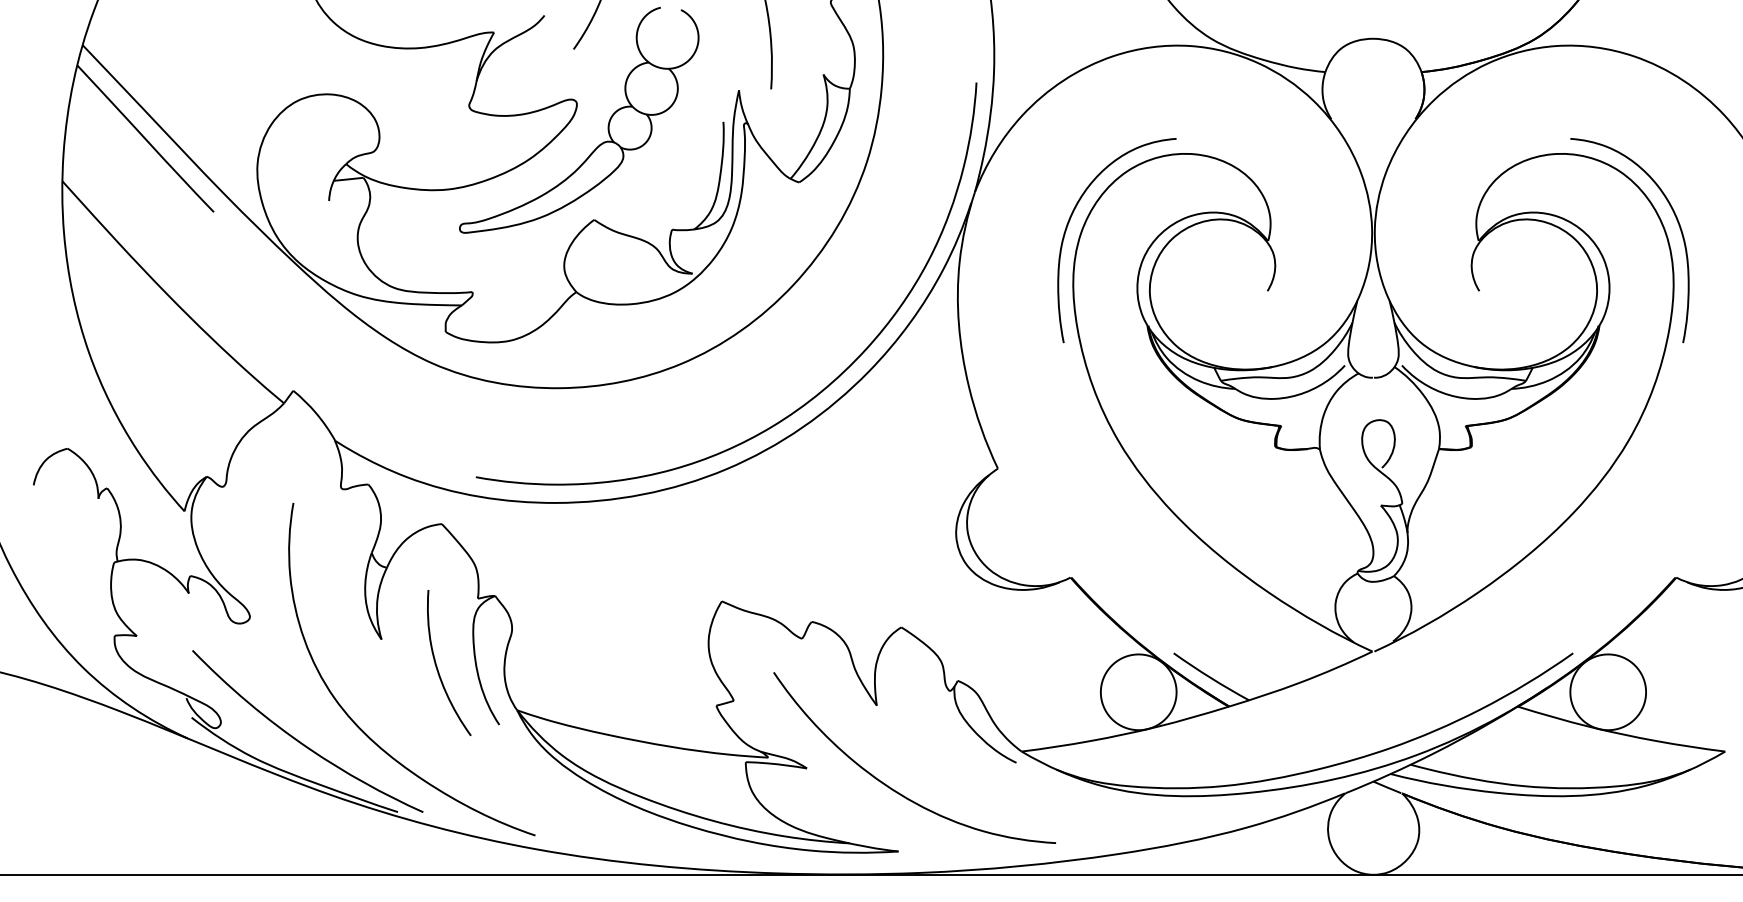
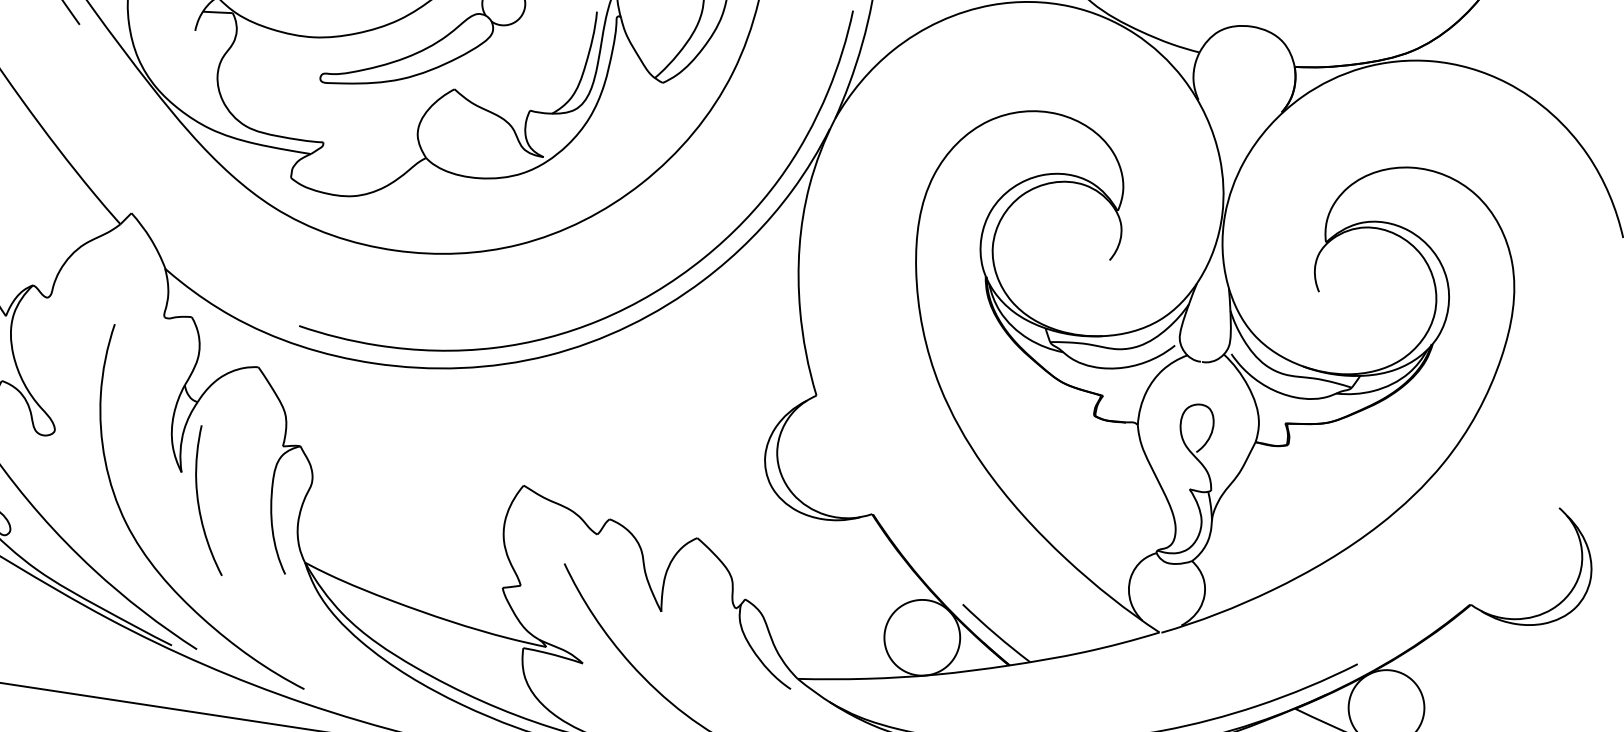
curve: (1070, 220) -> (925, 161), removed
curve: (1677, 223) -> (1525, 254), removed
curve: (437, 666) -> (199, 502), moved

